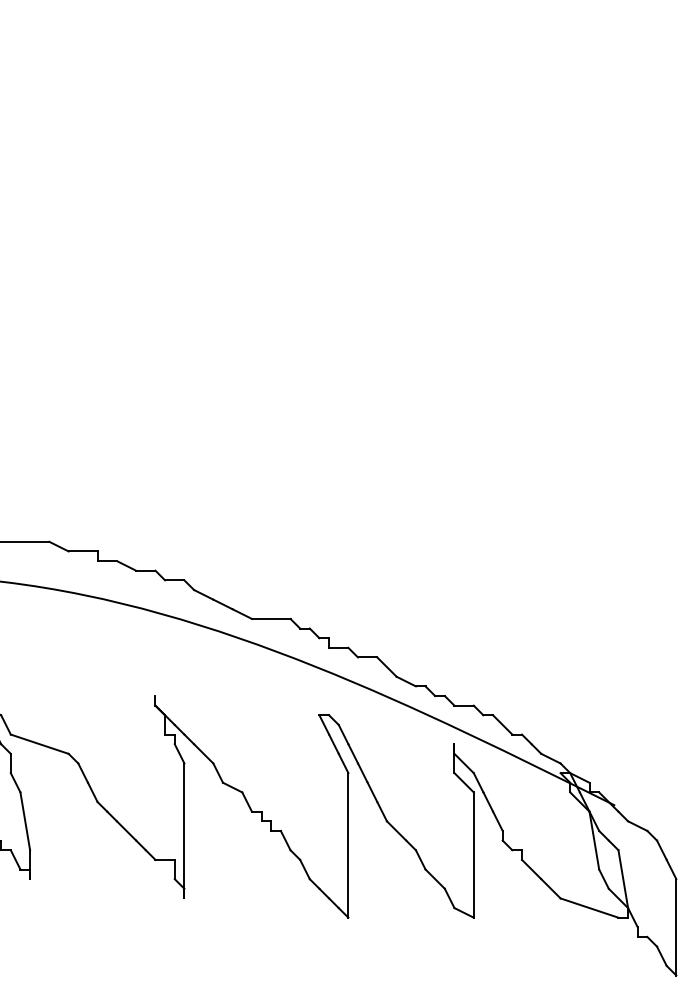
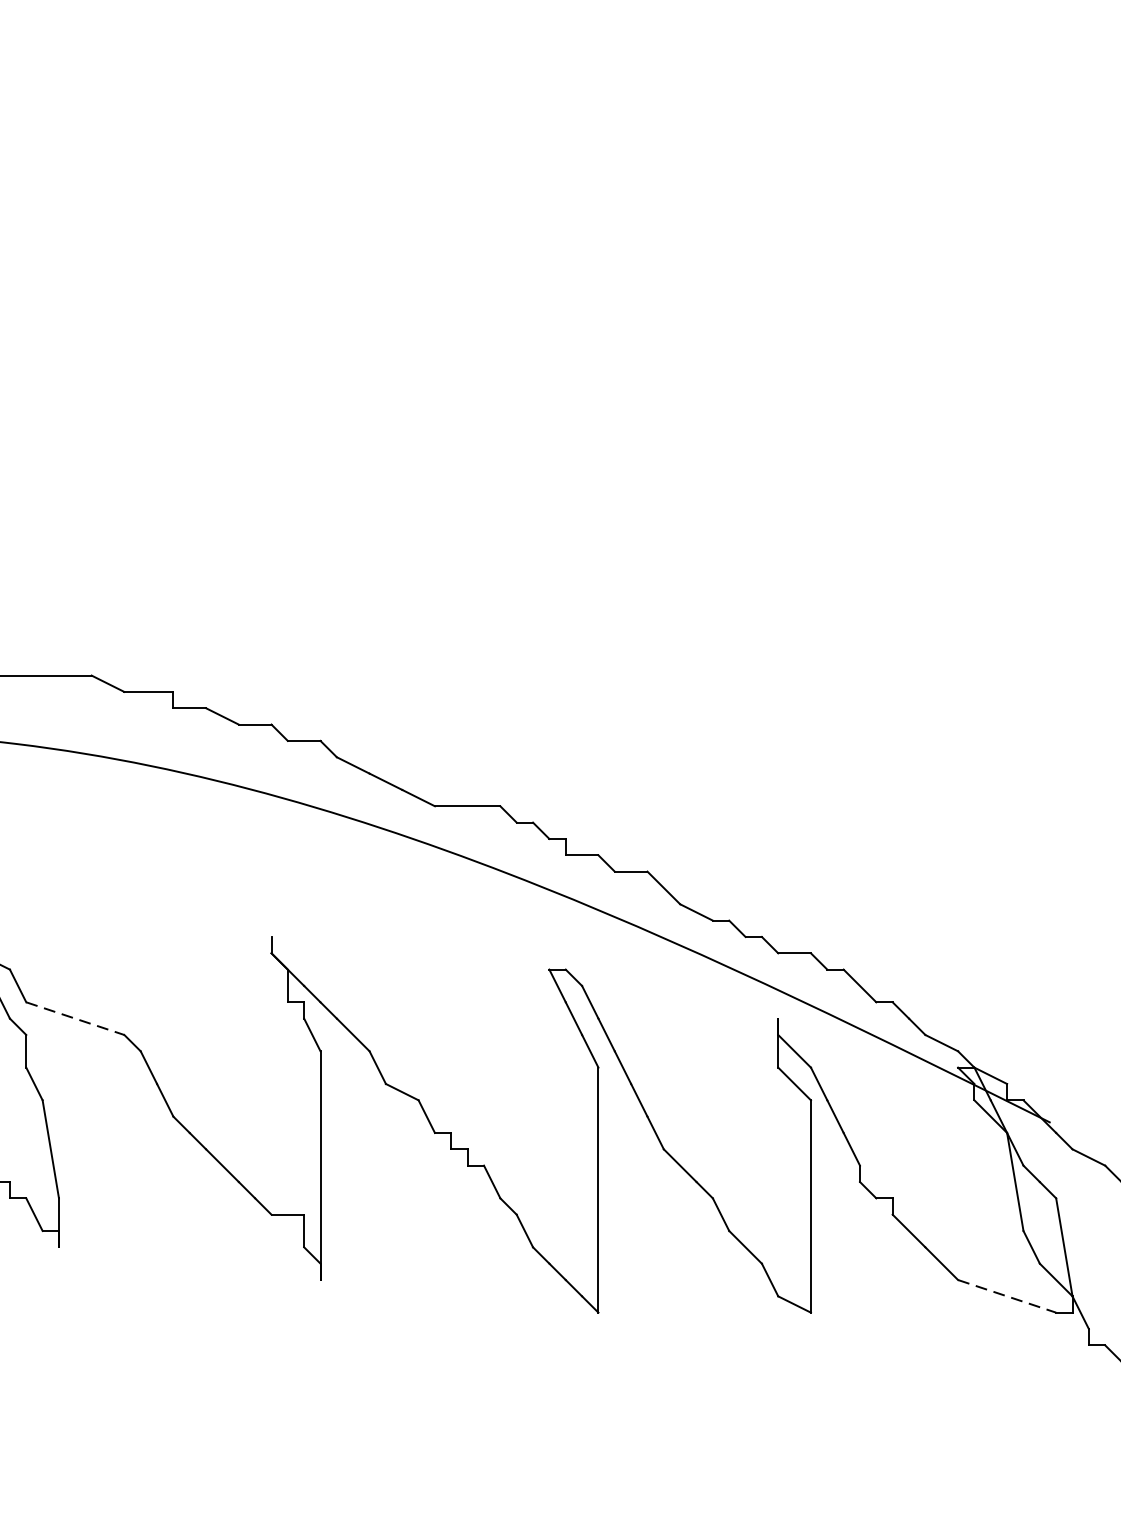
line: (39, 744) -> (74, 1019), solid -> dashed
line: (589, 908) -> (1007, 1297), solid -> dashed

